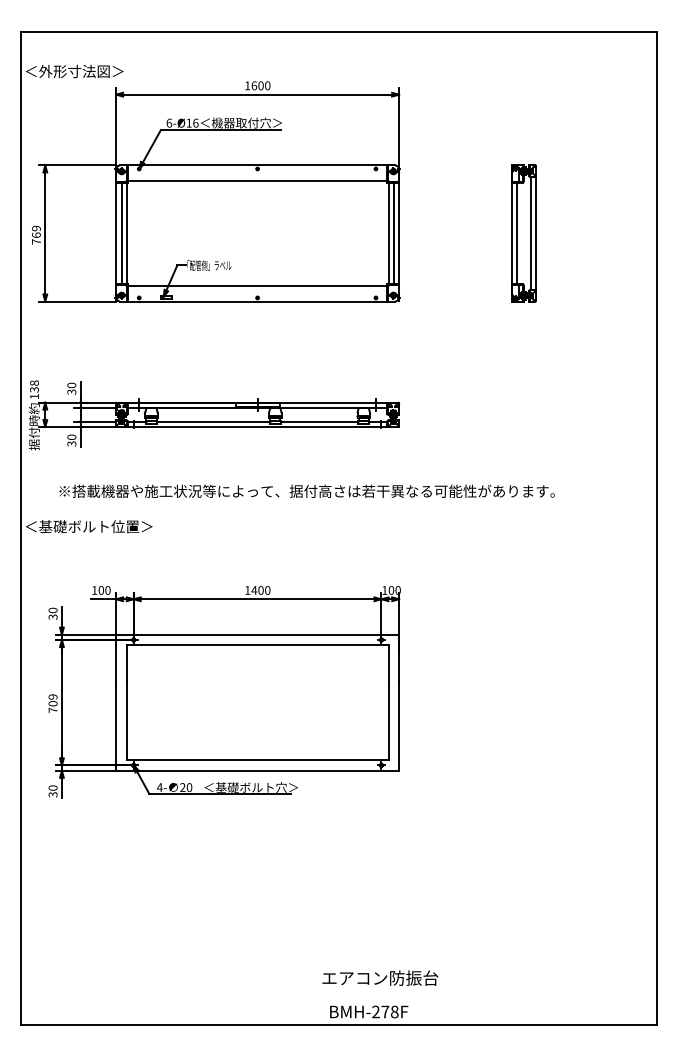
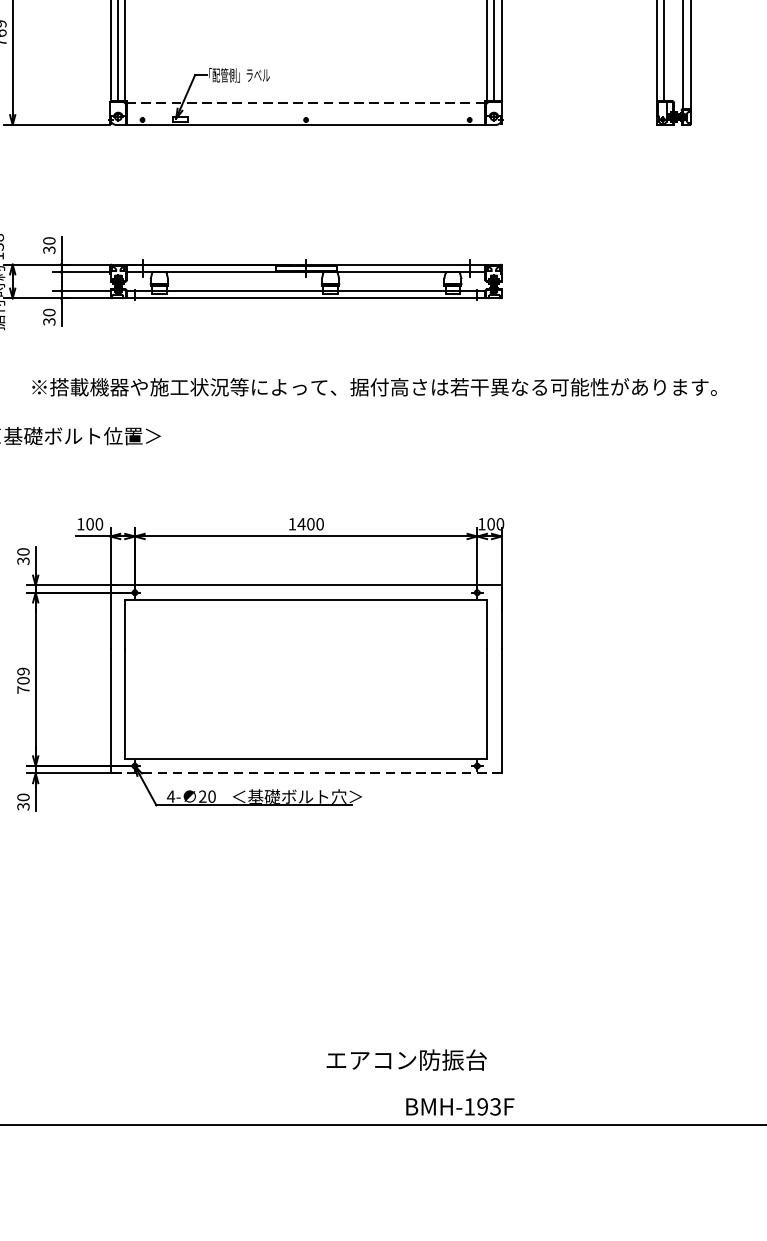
line: (257, 285) -> (305, 102), solid -> dashed
line: (257, 770) -> (305, 773), solid -> dashed
text: (380, 977) -> (406, 1059), moved
text: (385, 1011) -> (482, 1106), BMH-278F -> BMH-193F

